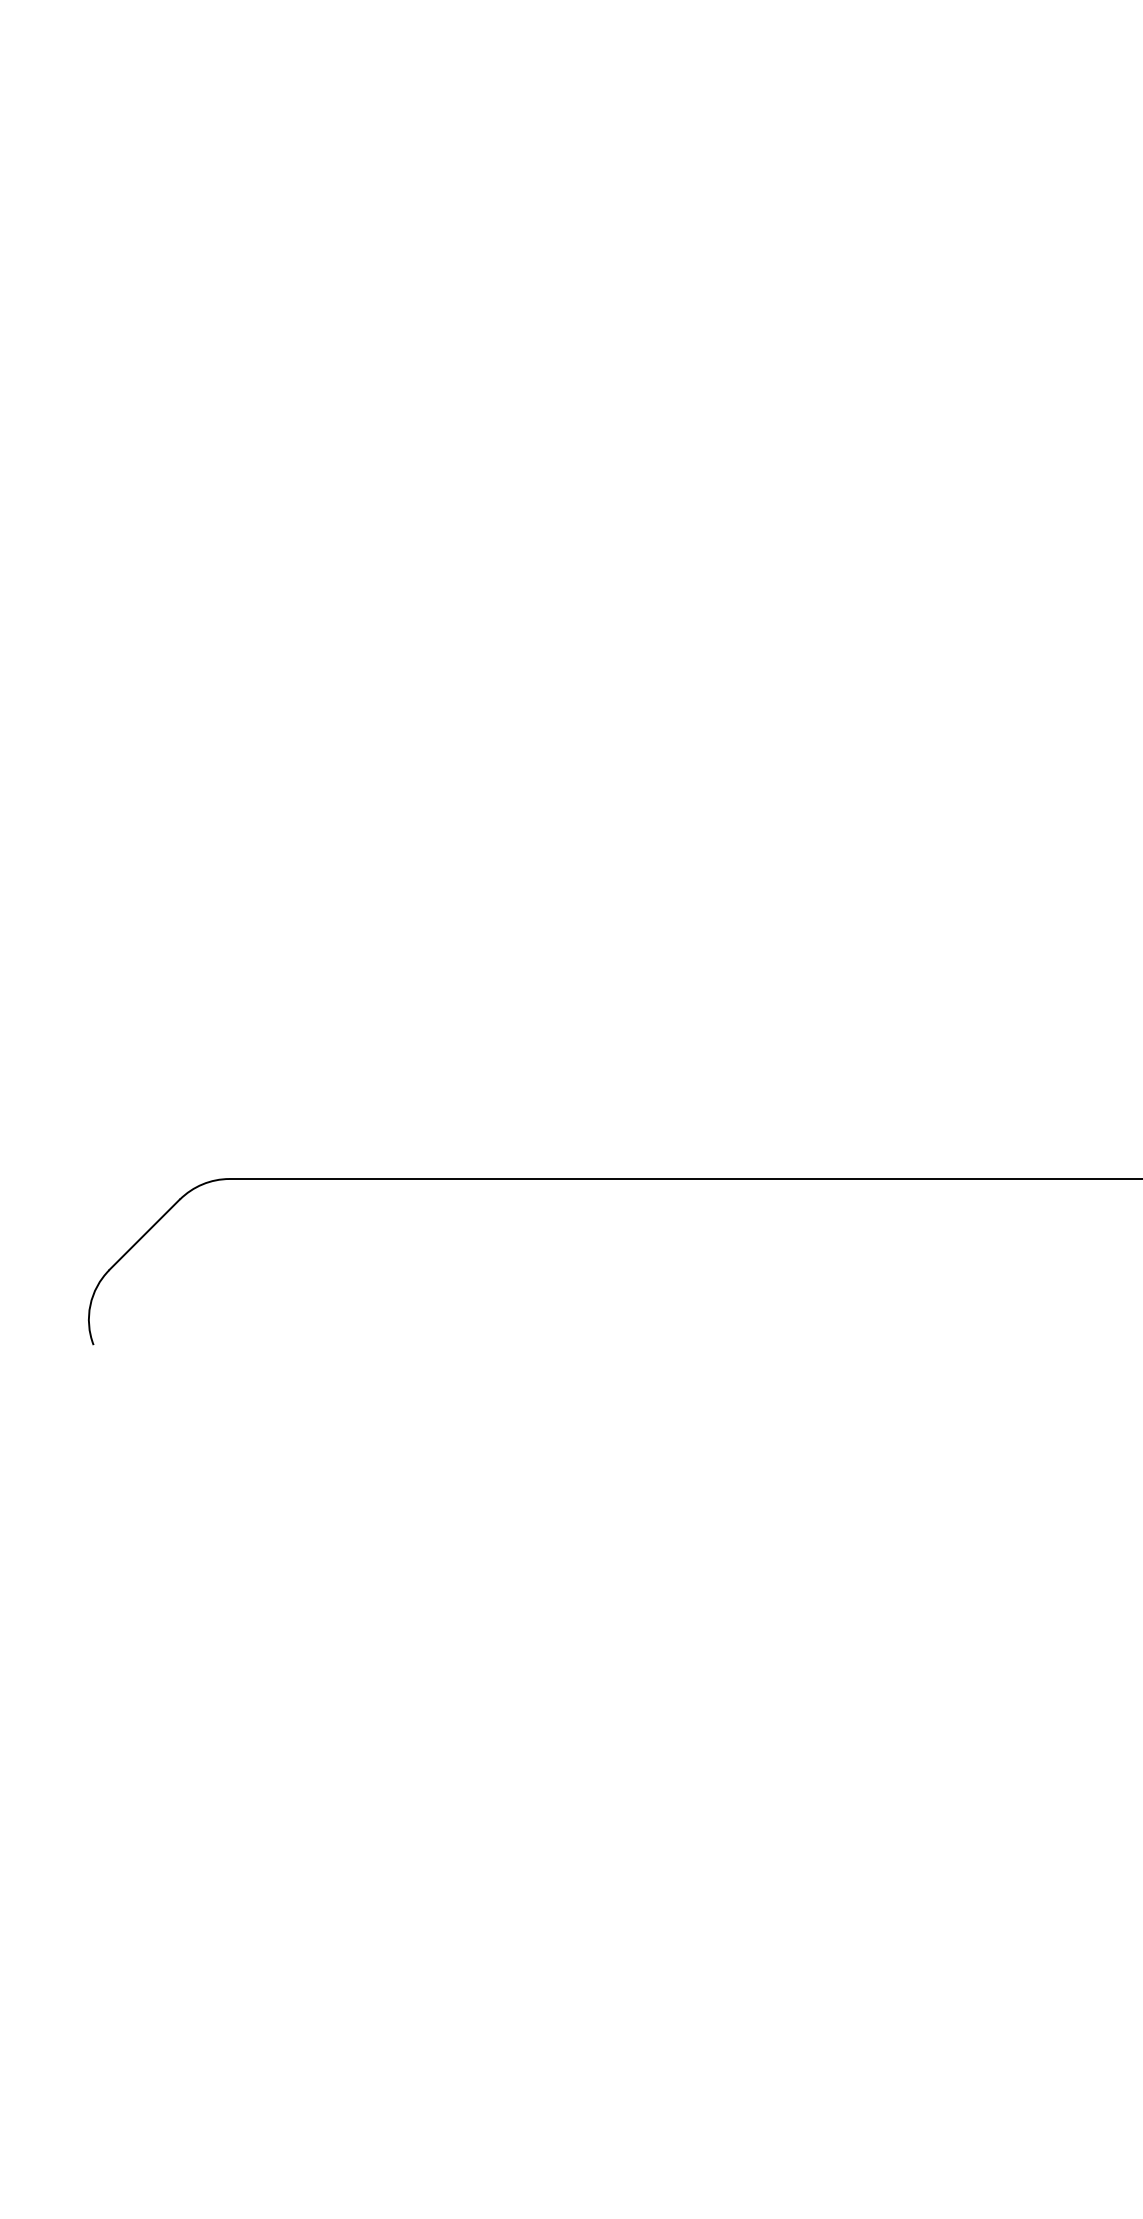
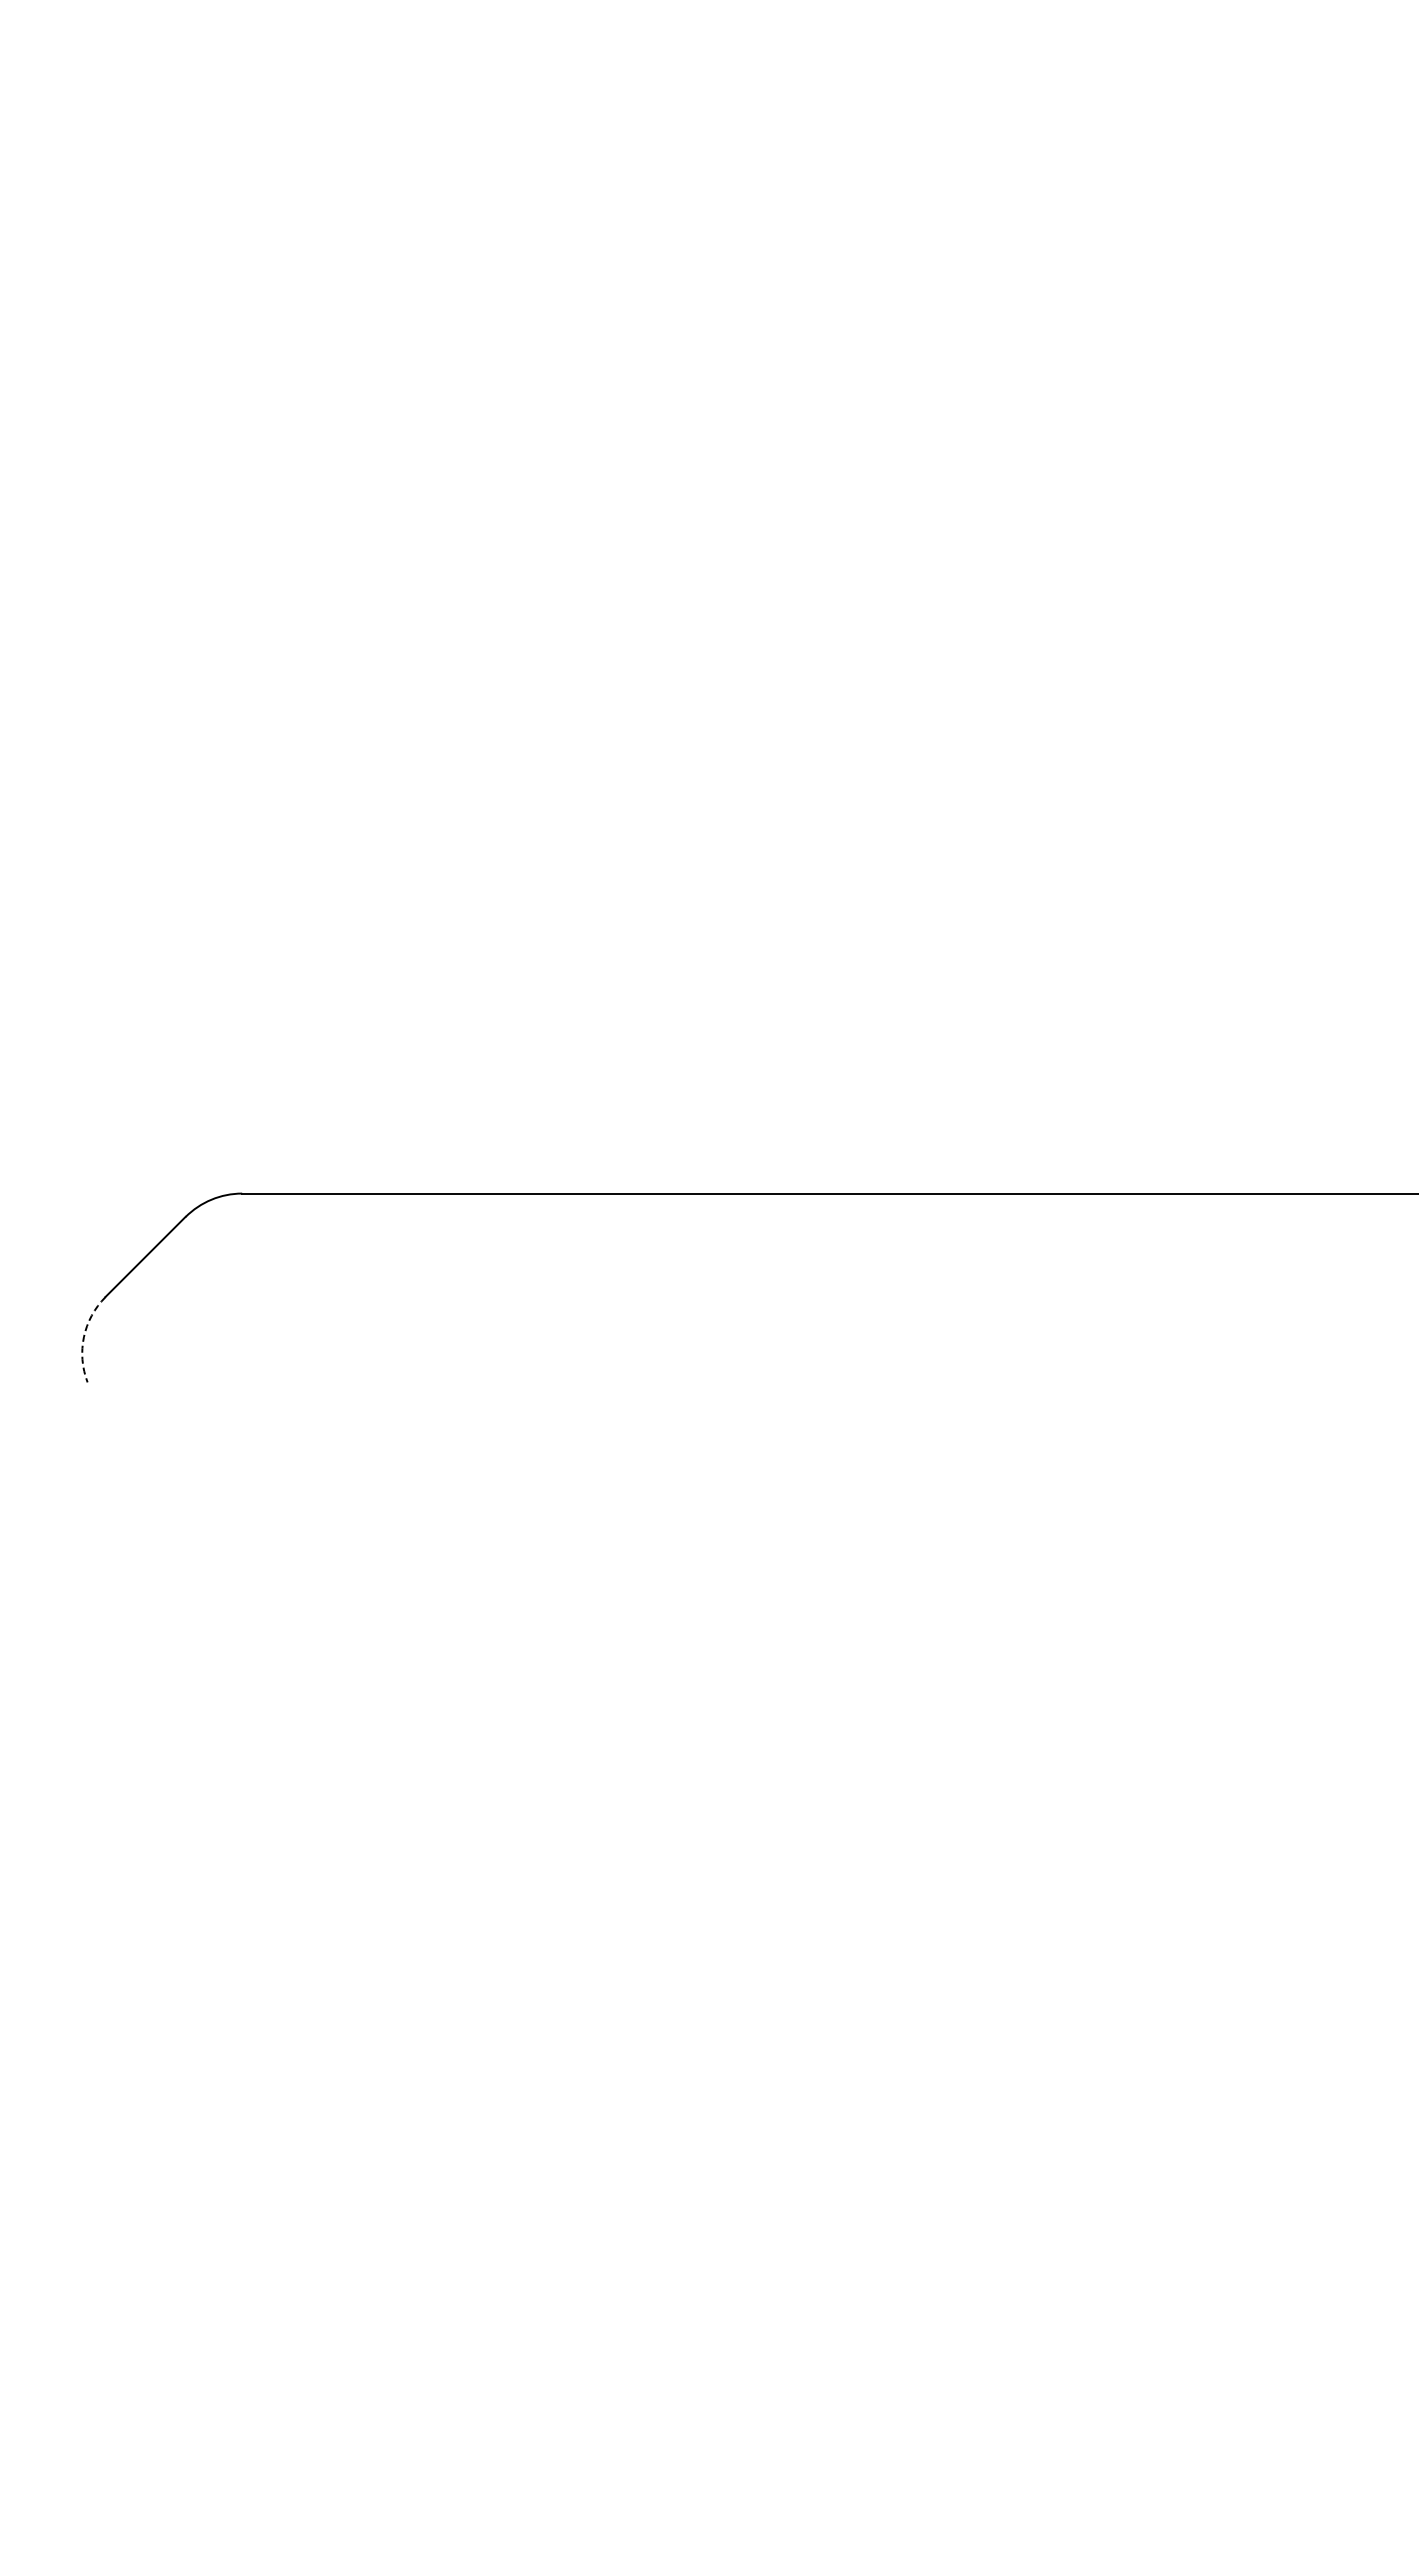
arc: (90, 1305) -> (83, 1337), solid -> dashed

